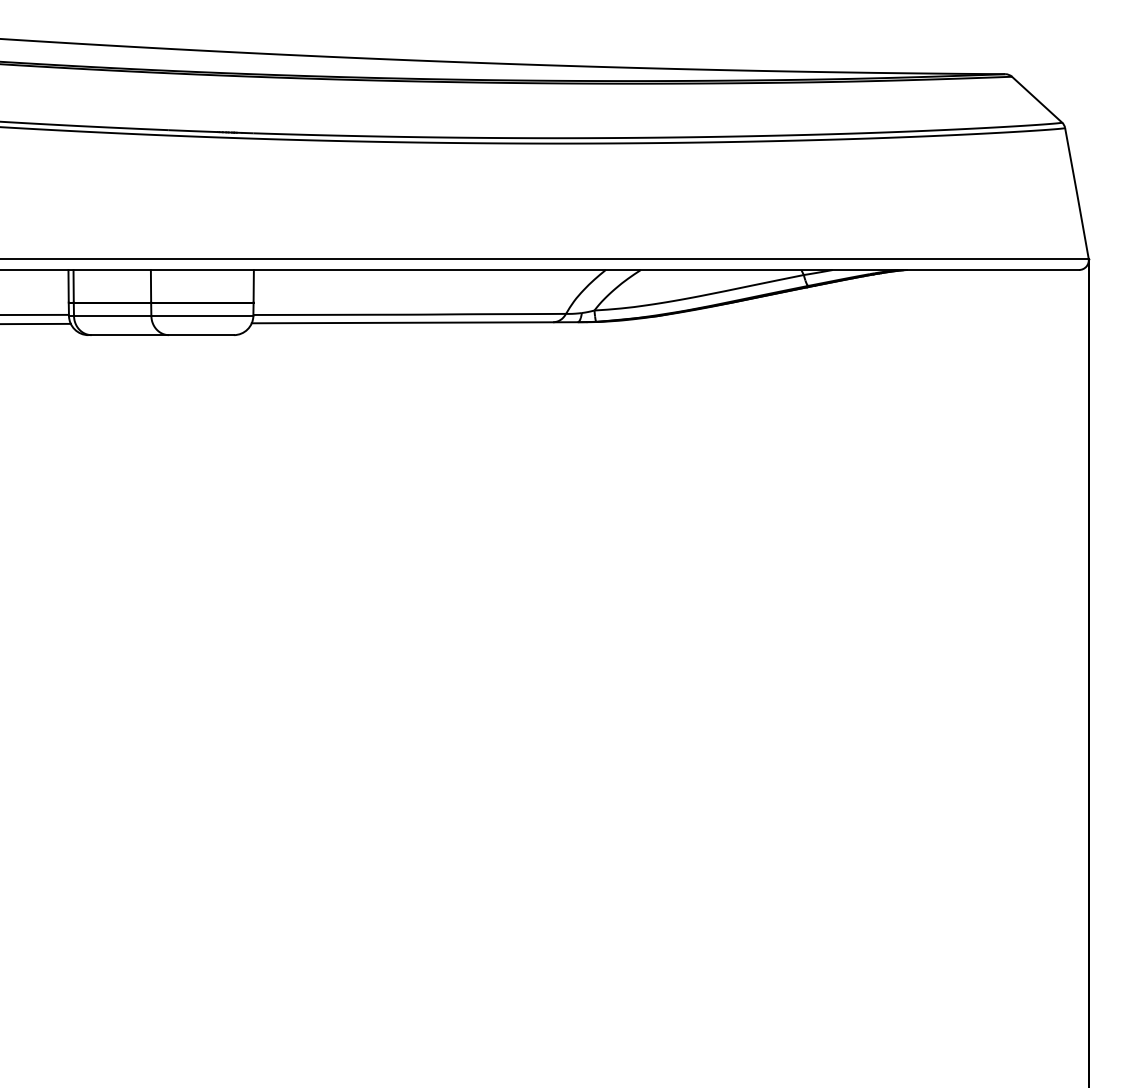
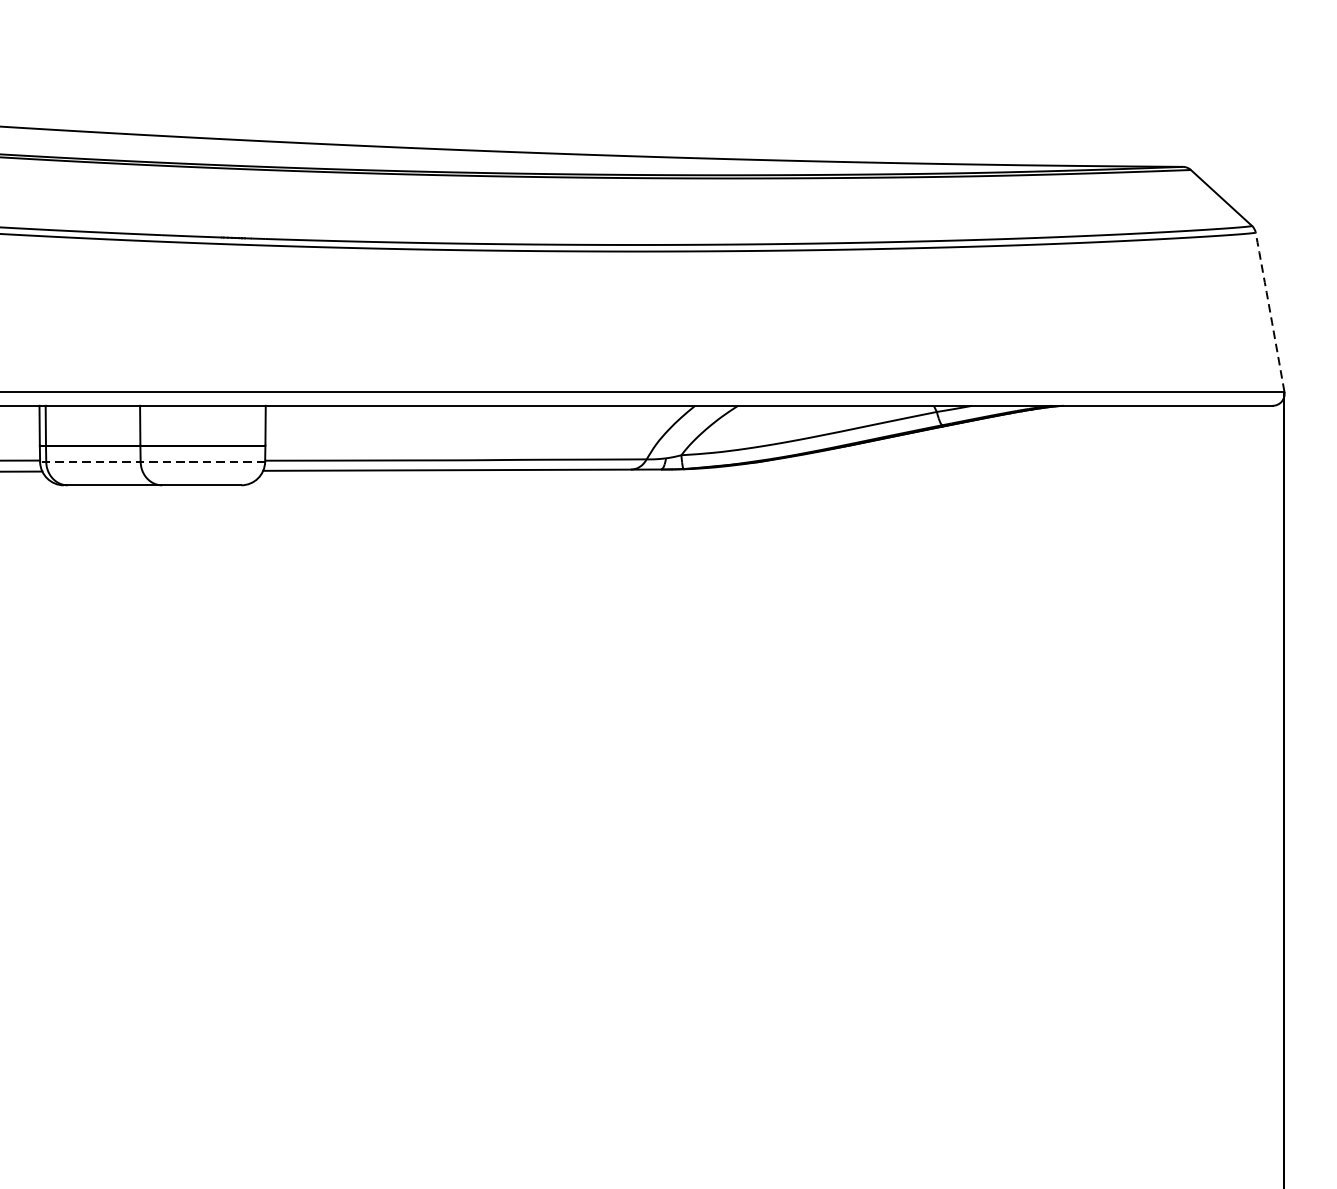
arc: (1077, 193) -> (1270, 312), solid -> dashed
line: (160, 315) -> (151, 461), solid -> dashed

